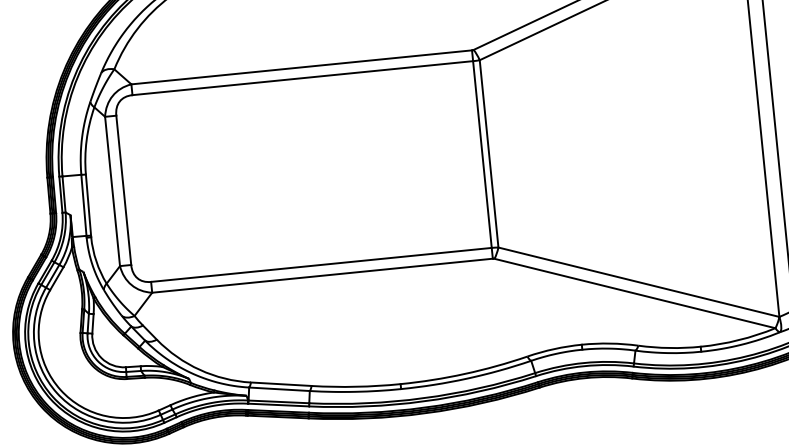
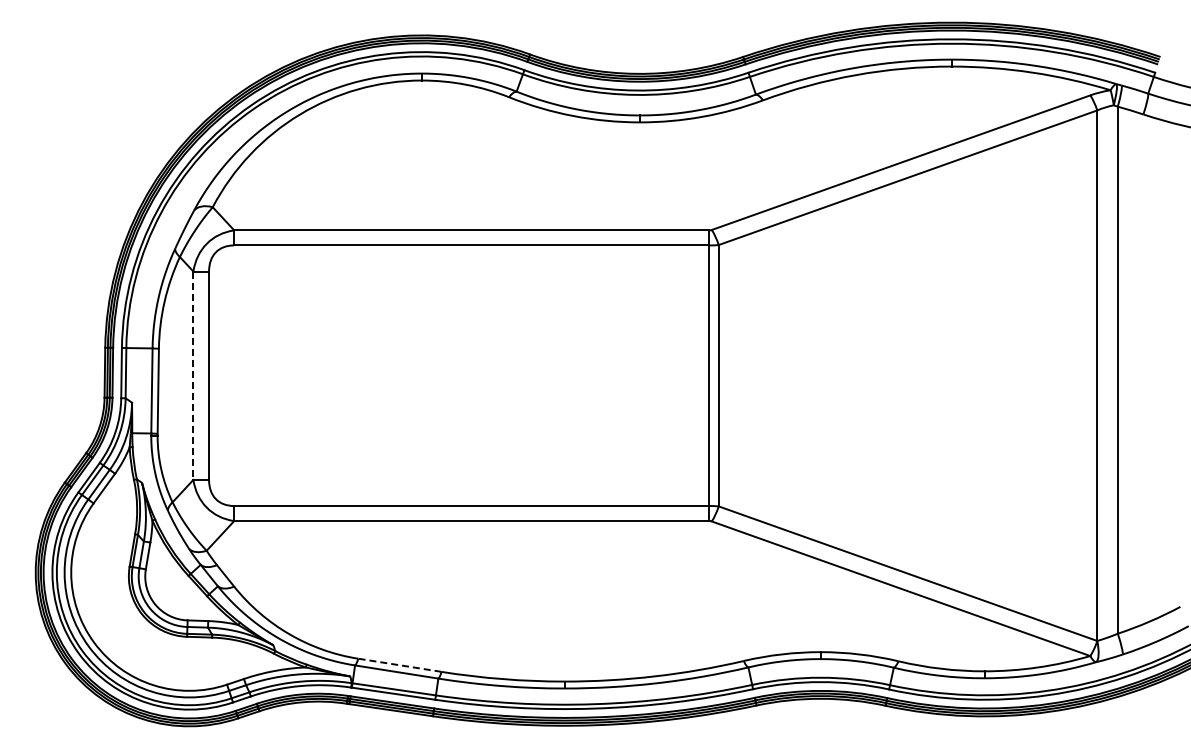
line: (112, 192) -> (193, 376), solid -> dashed
line: (281, 384) -> (399, 665), solid -> dashed

